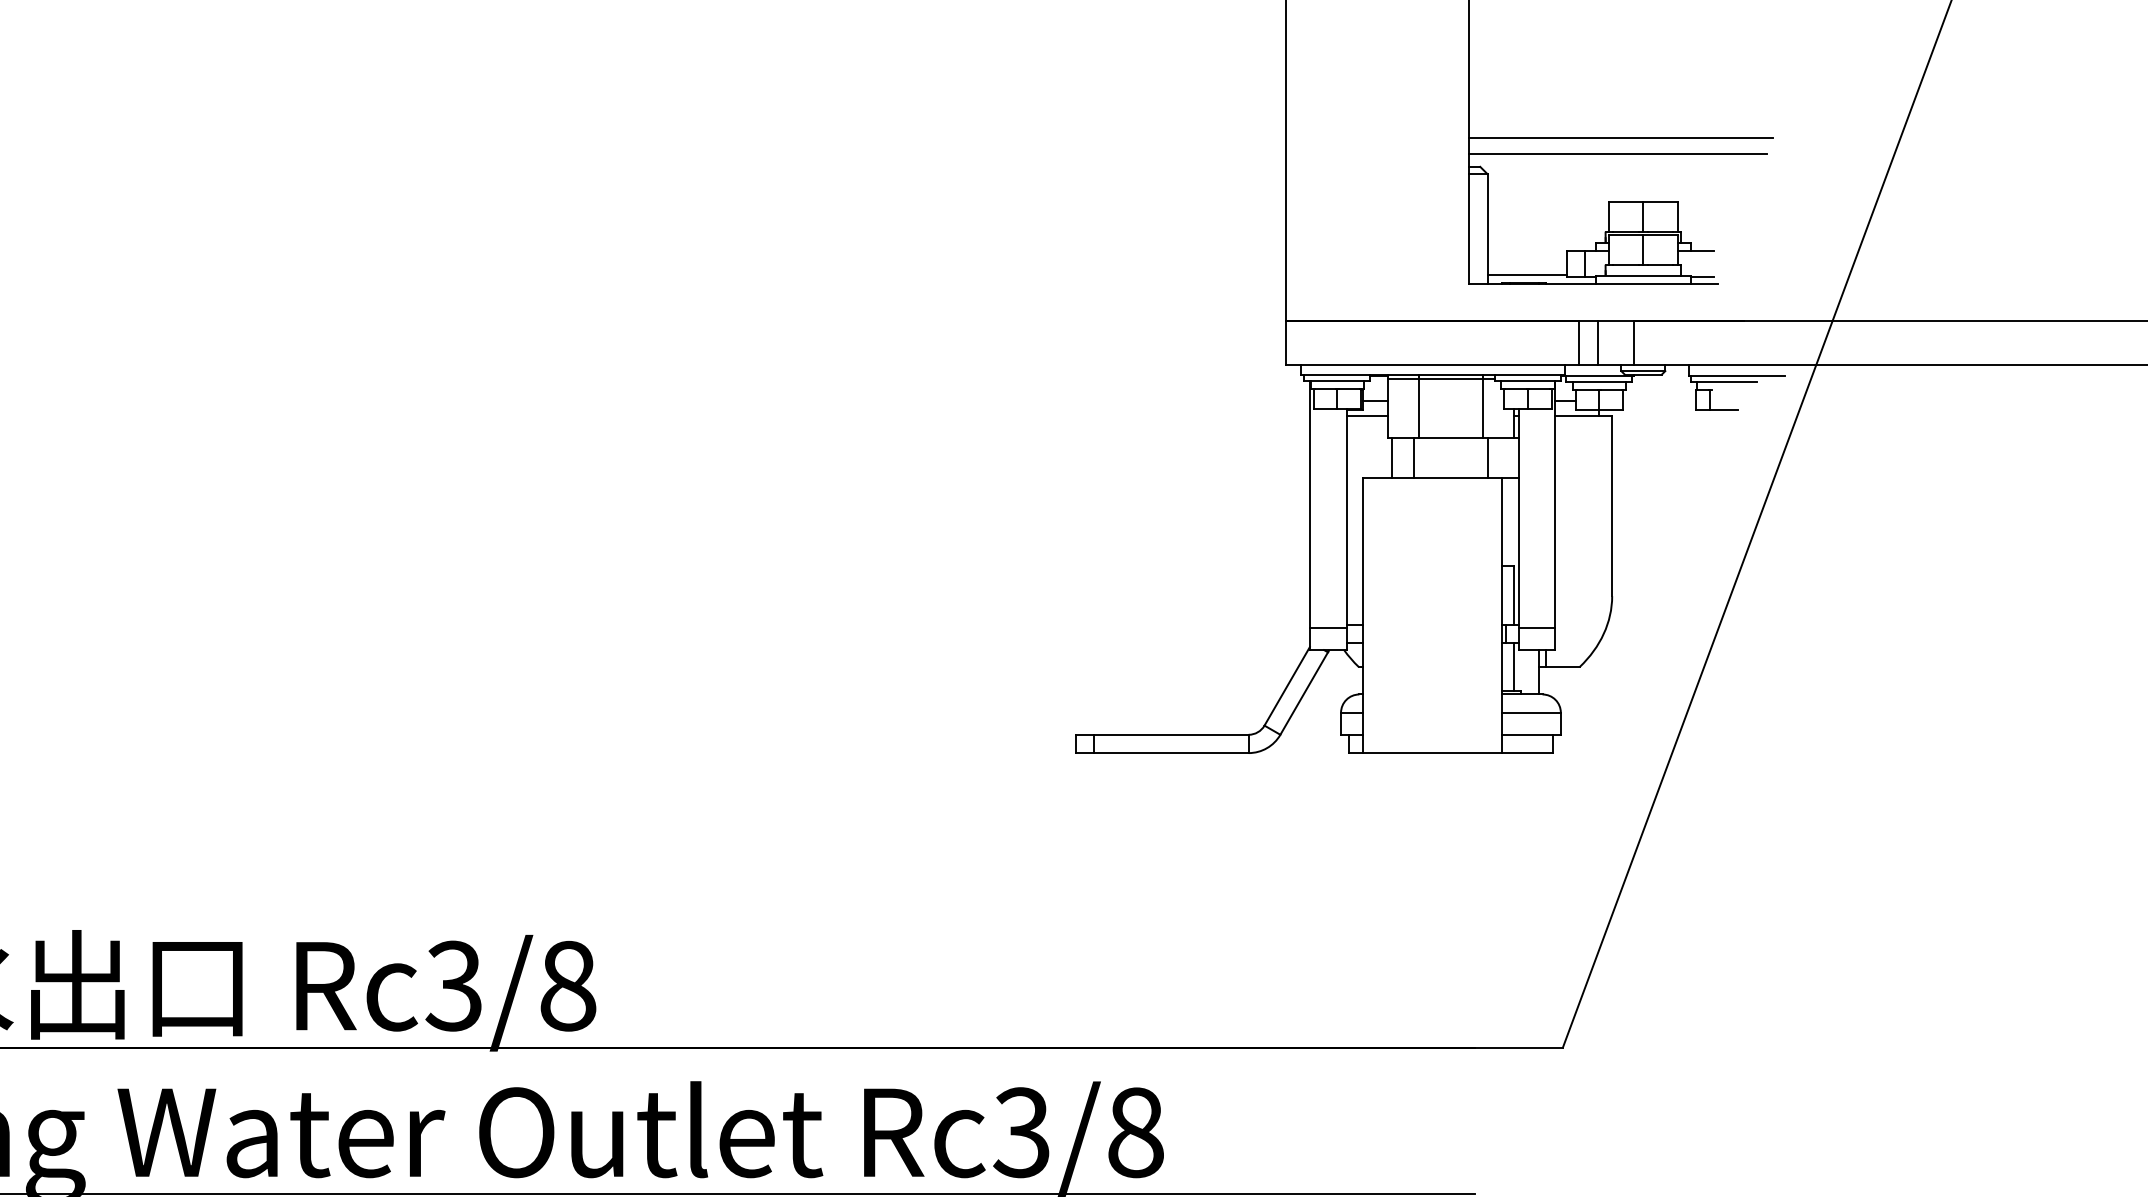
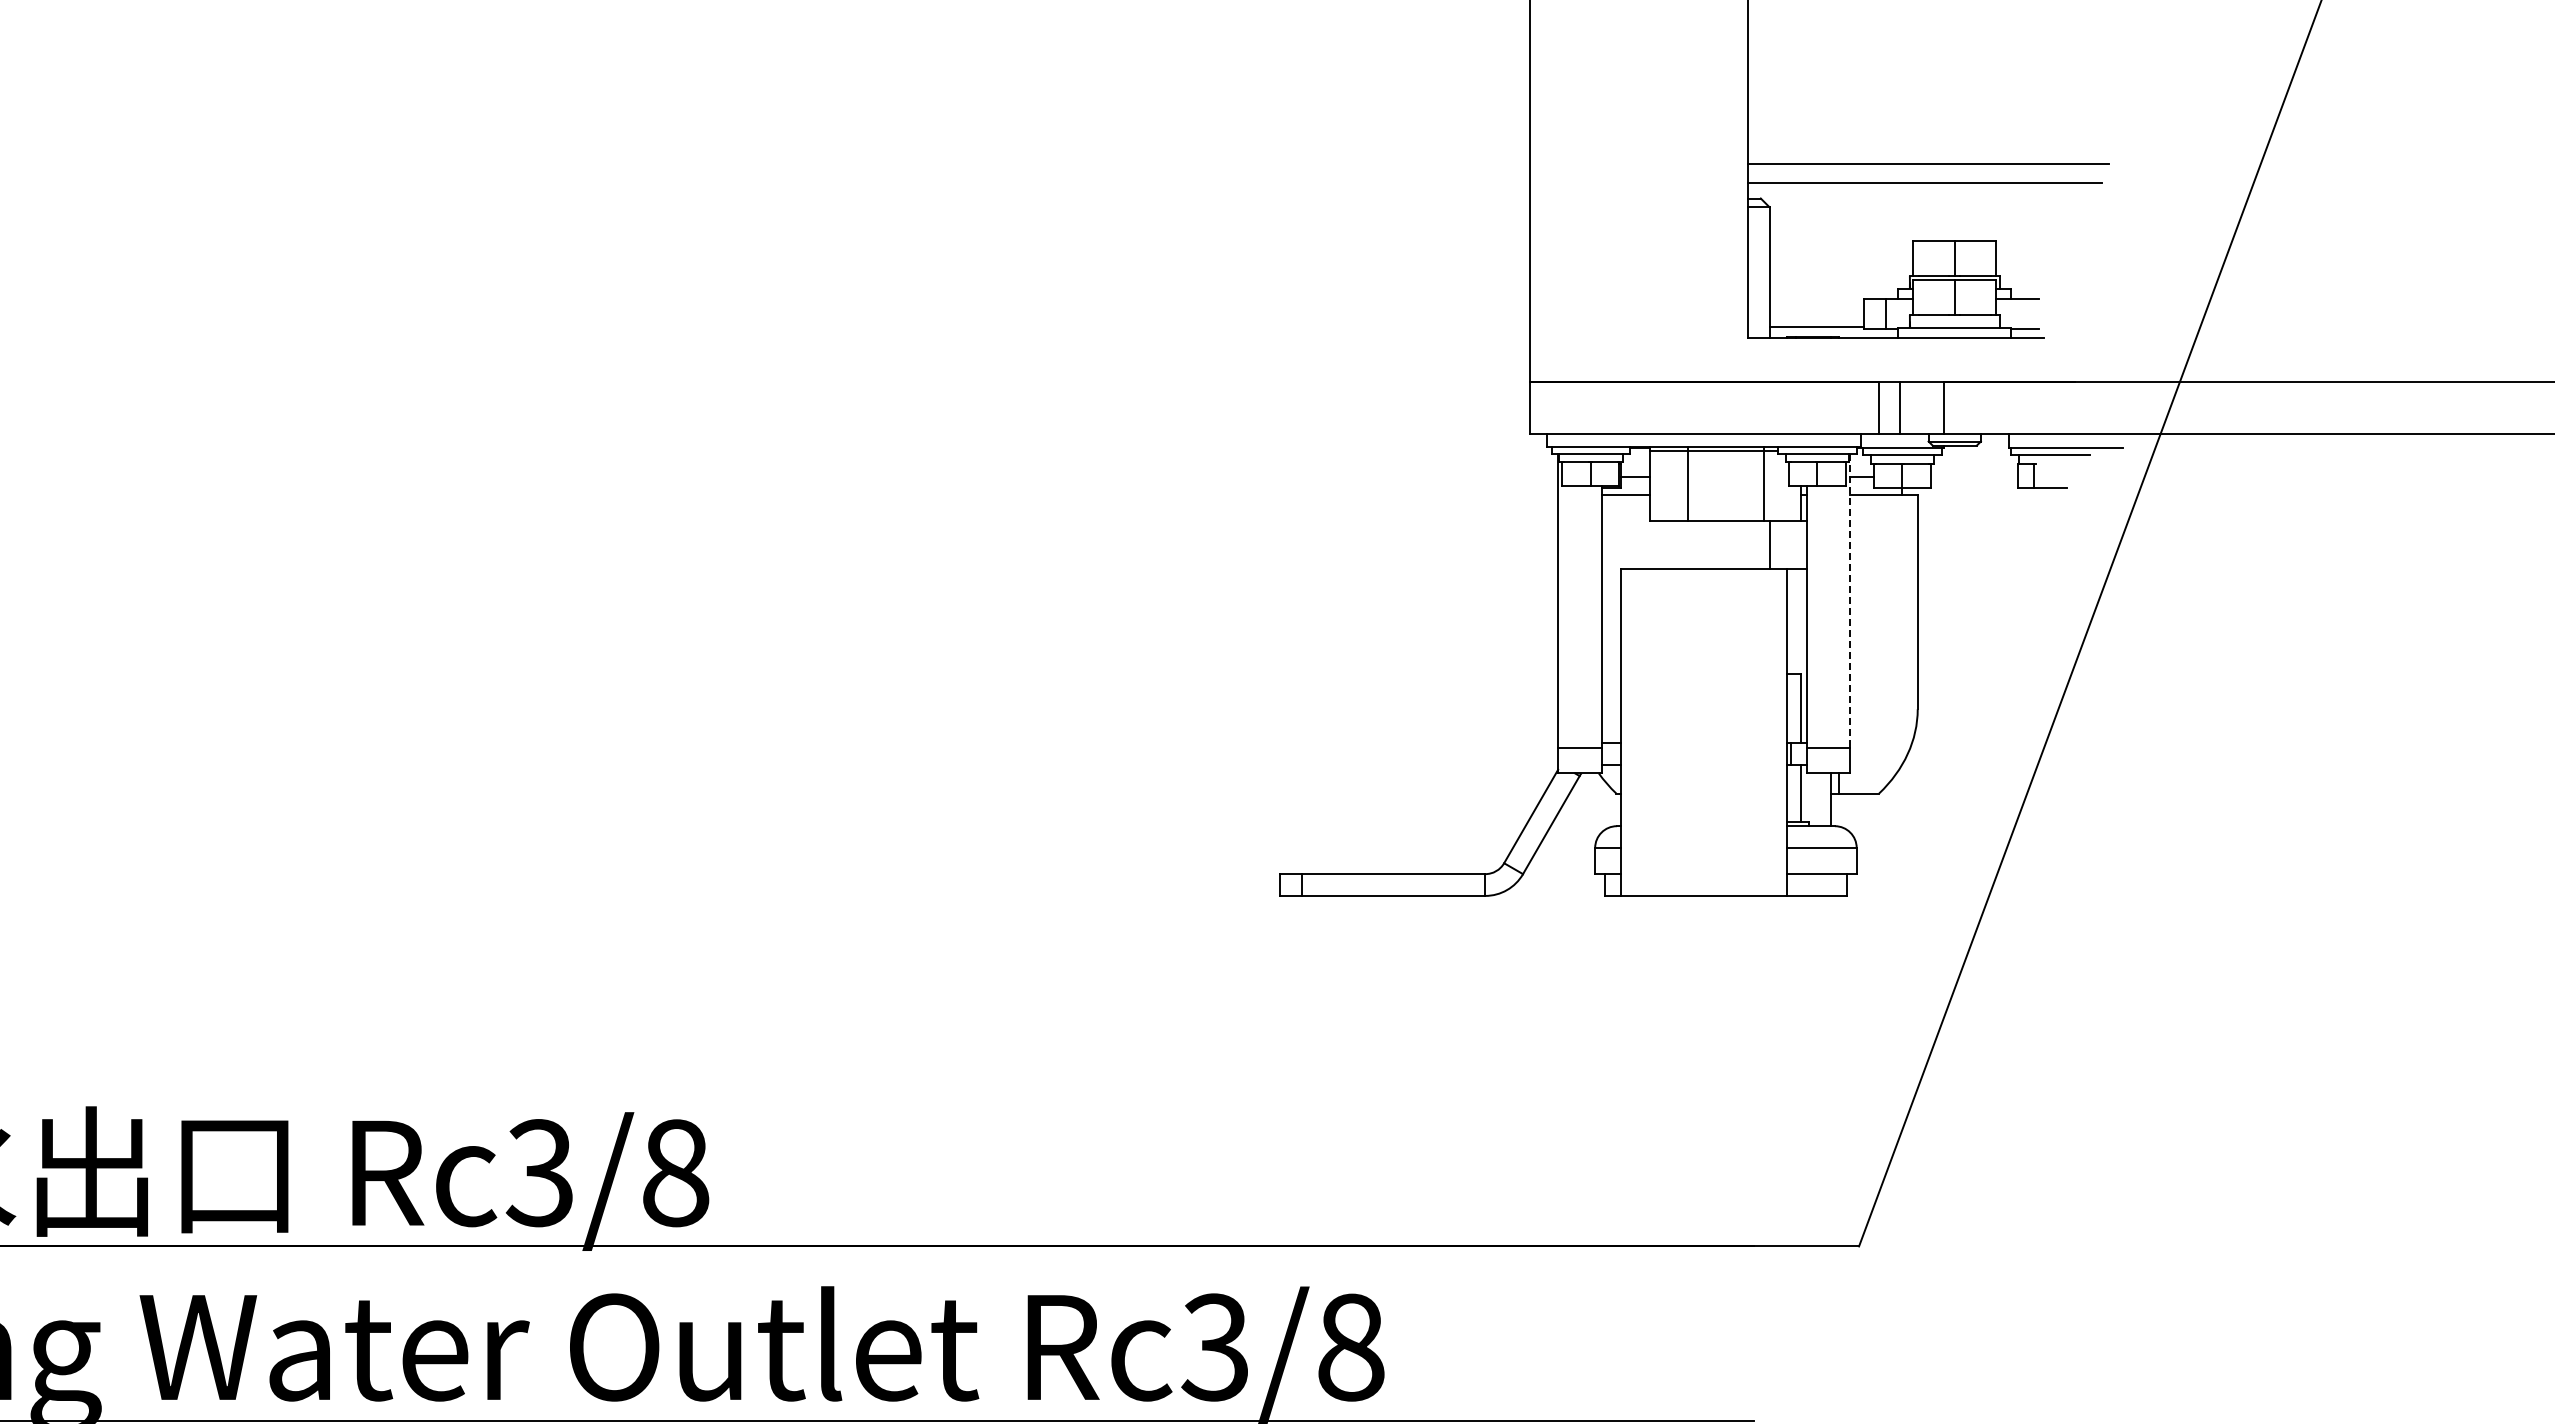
line: (1392, 458) -> (1656, 545), removed
line: (1414, 458) -> (1682, 545), removed
line: (1555, 505) -> (1850, 601), solid -> dashed

